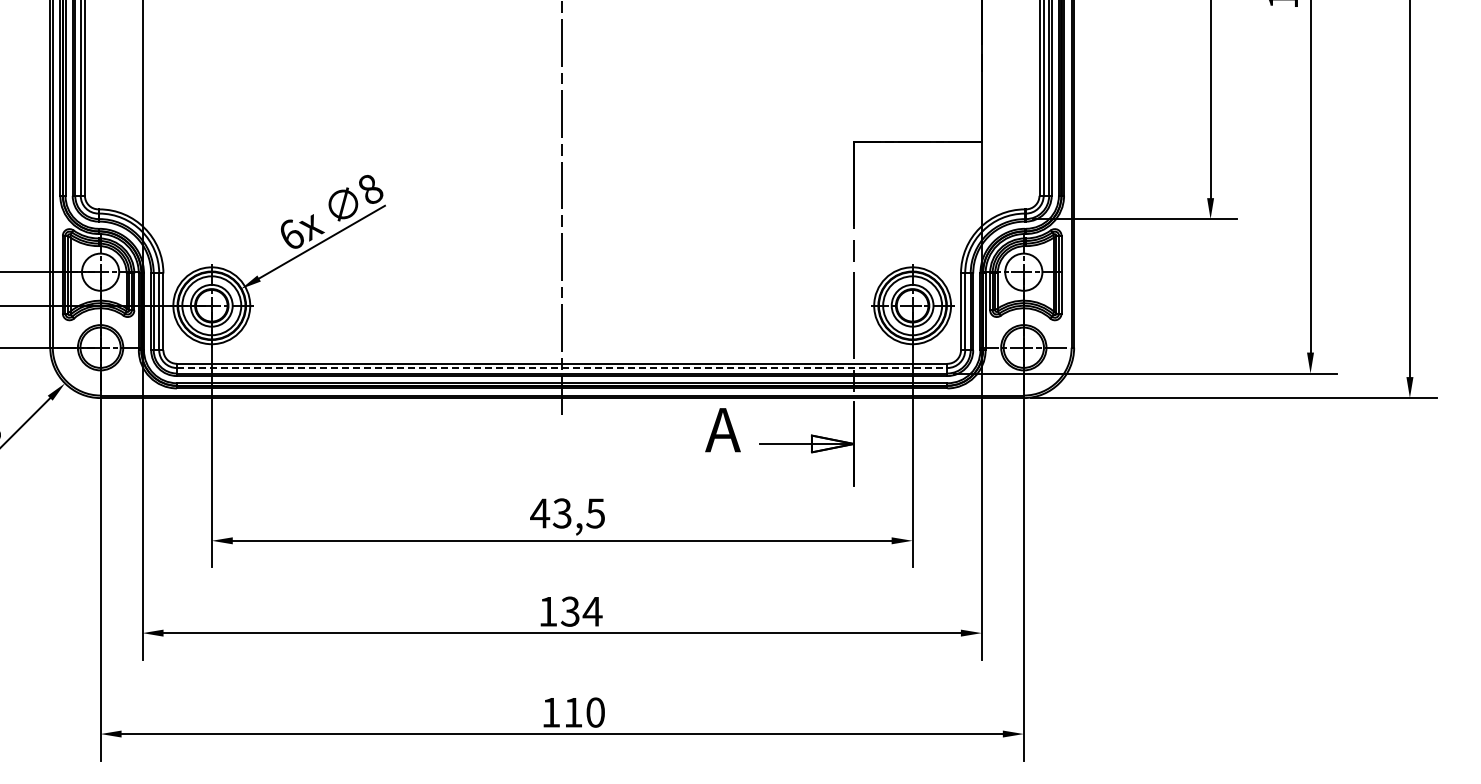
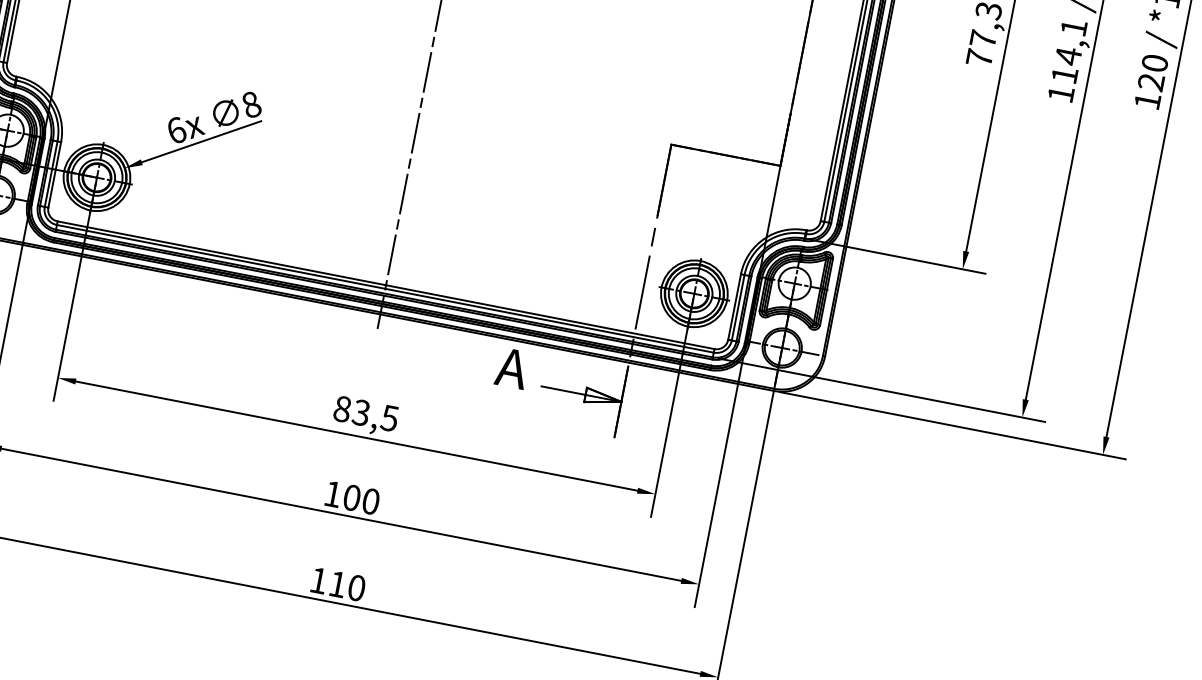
line: (562, 368) -> (385, 289), dashed -> solid
text: (540, 513) -> (342, 409), 43,5 -> 83,5
text: (581, 611) -> (361, 499), 134 -> 100

